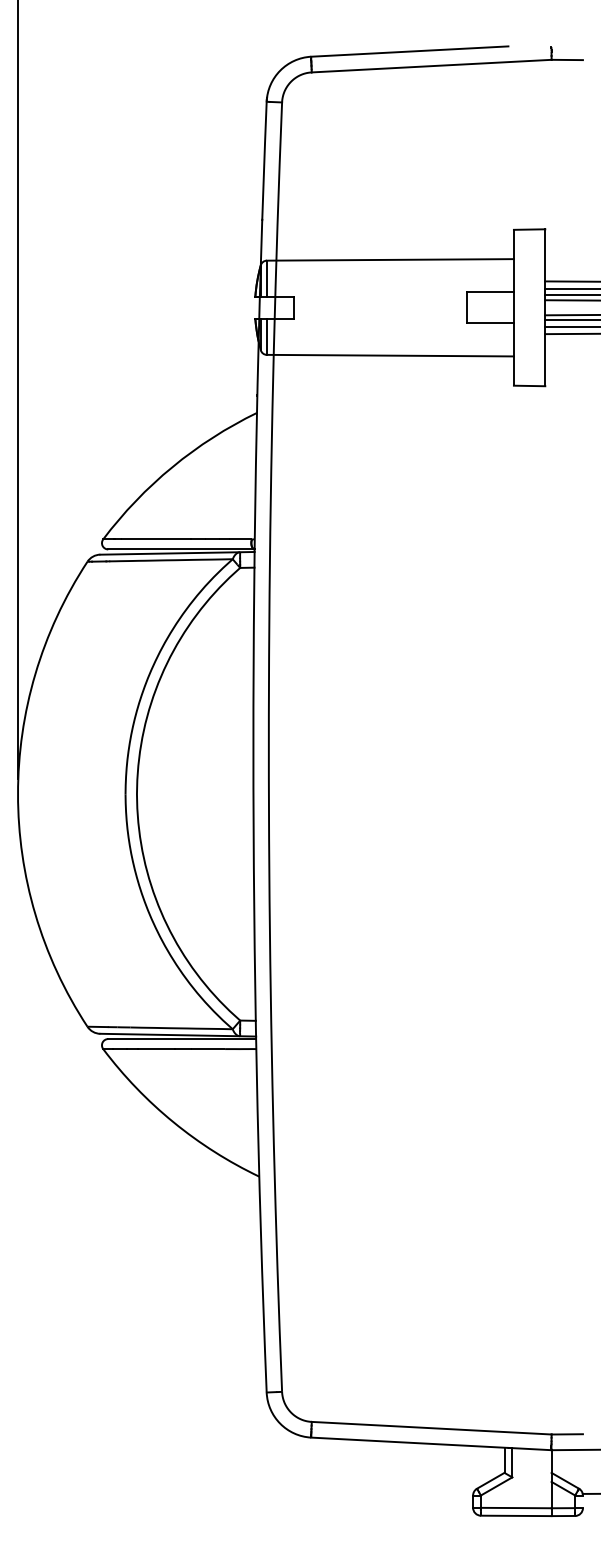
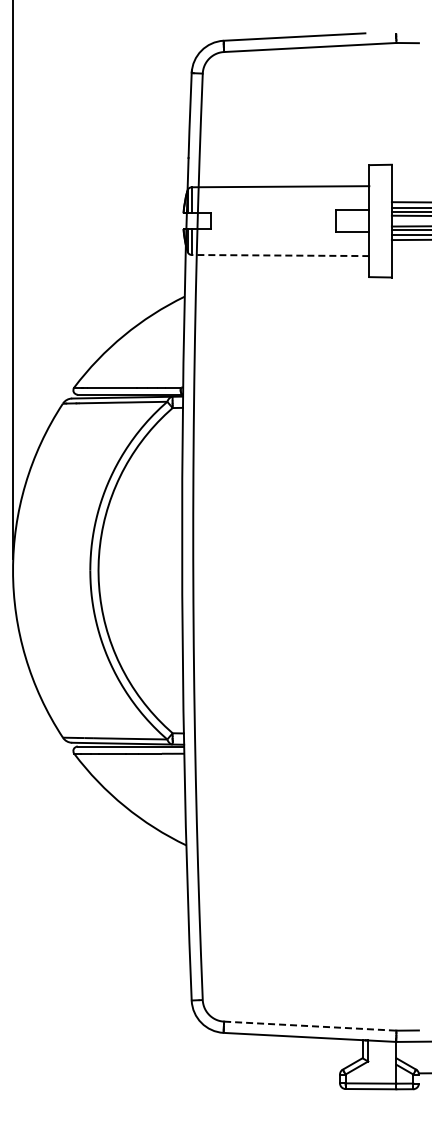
line: (390, 355) -> (280, 255), solid -> dashed
line: (432, 1428) -> (310, 1026), solid -> dashed

